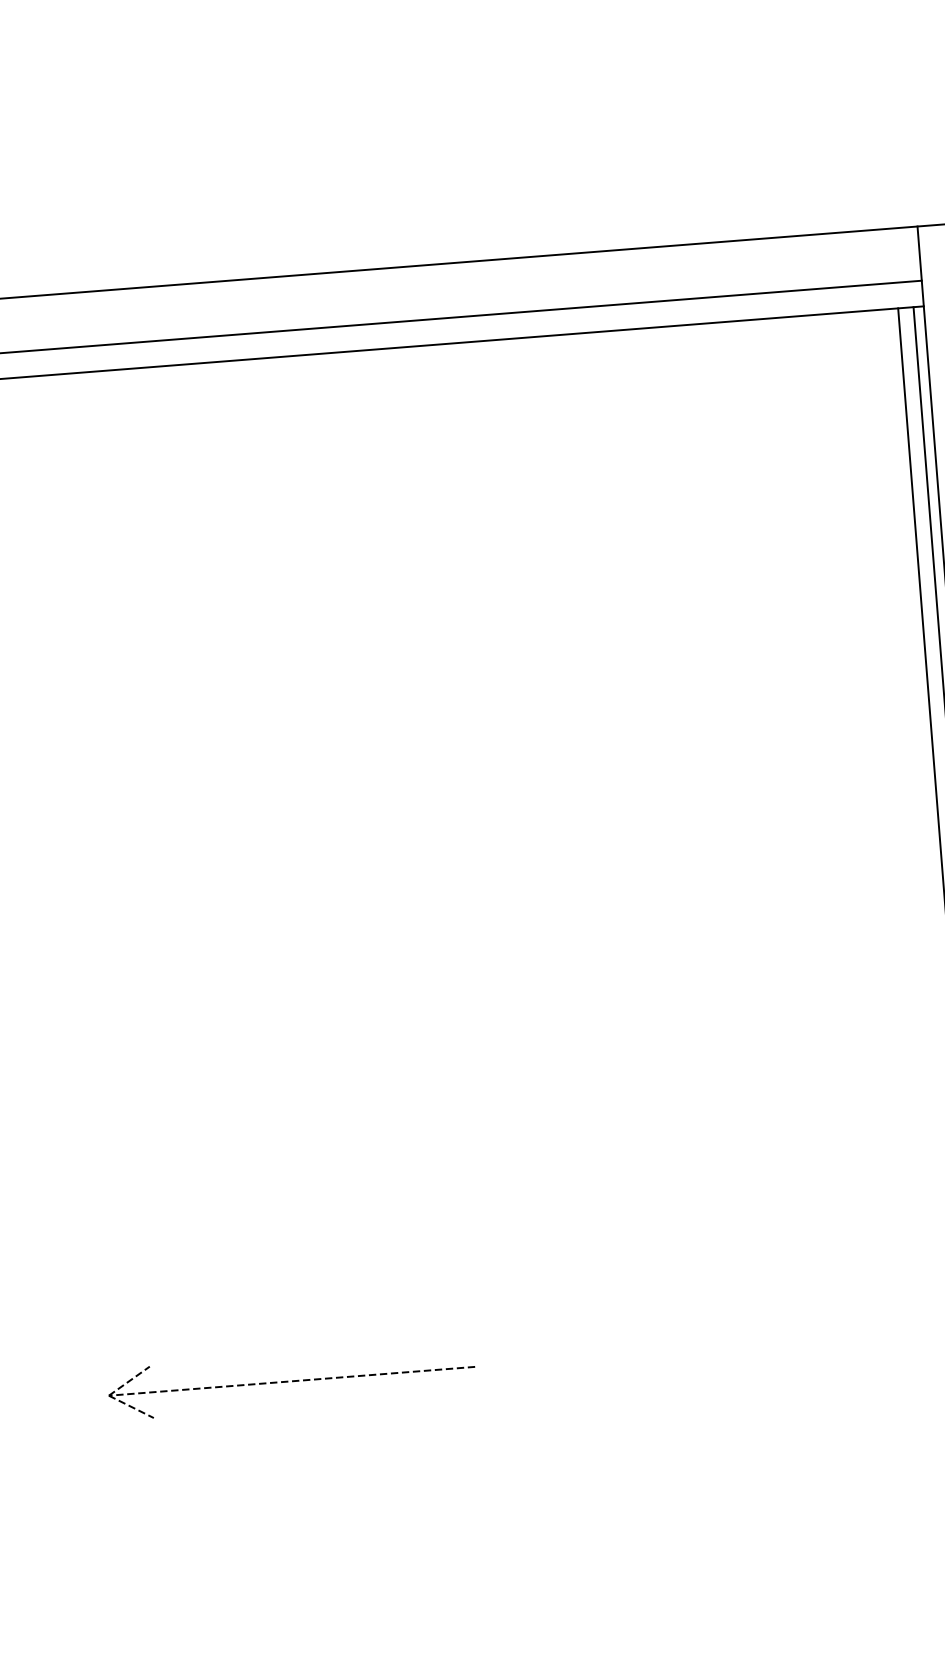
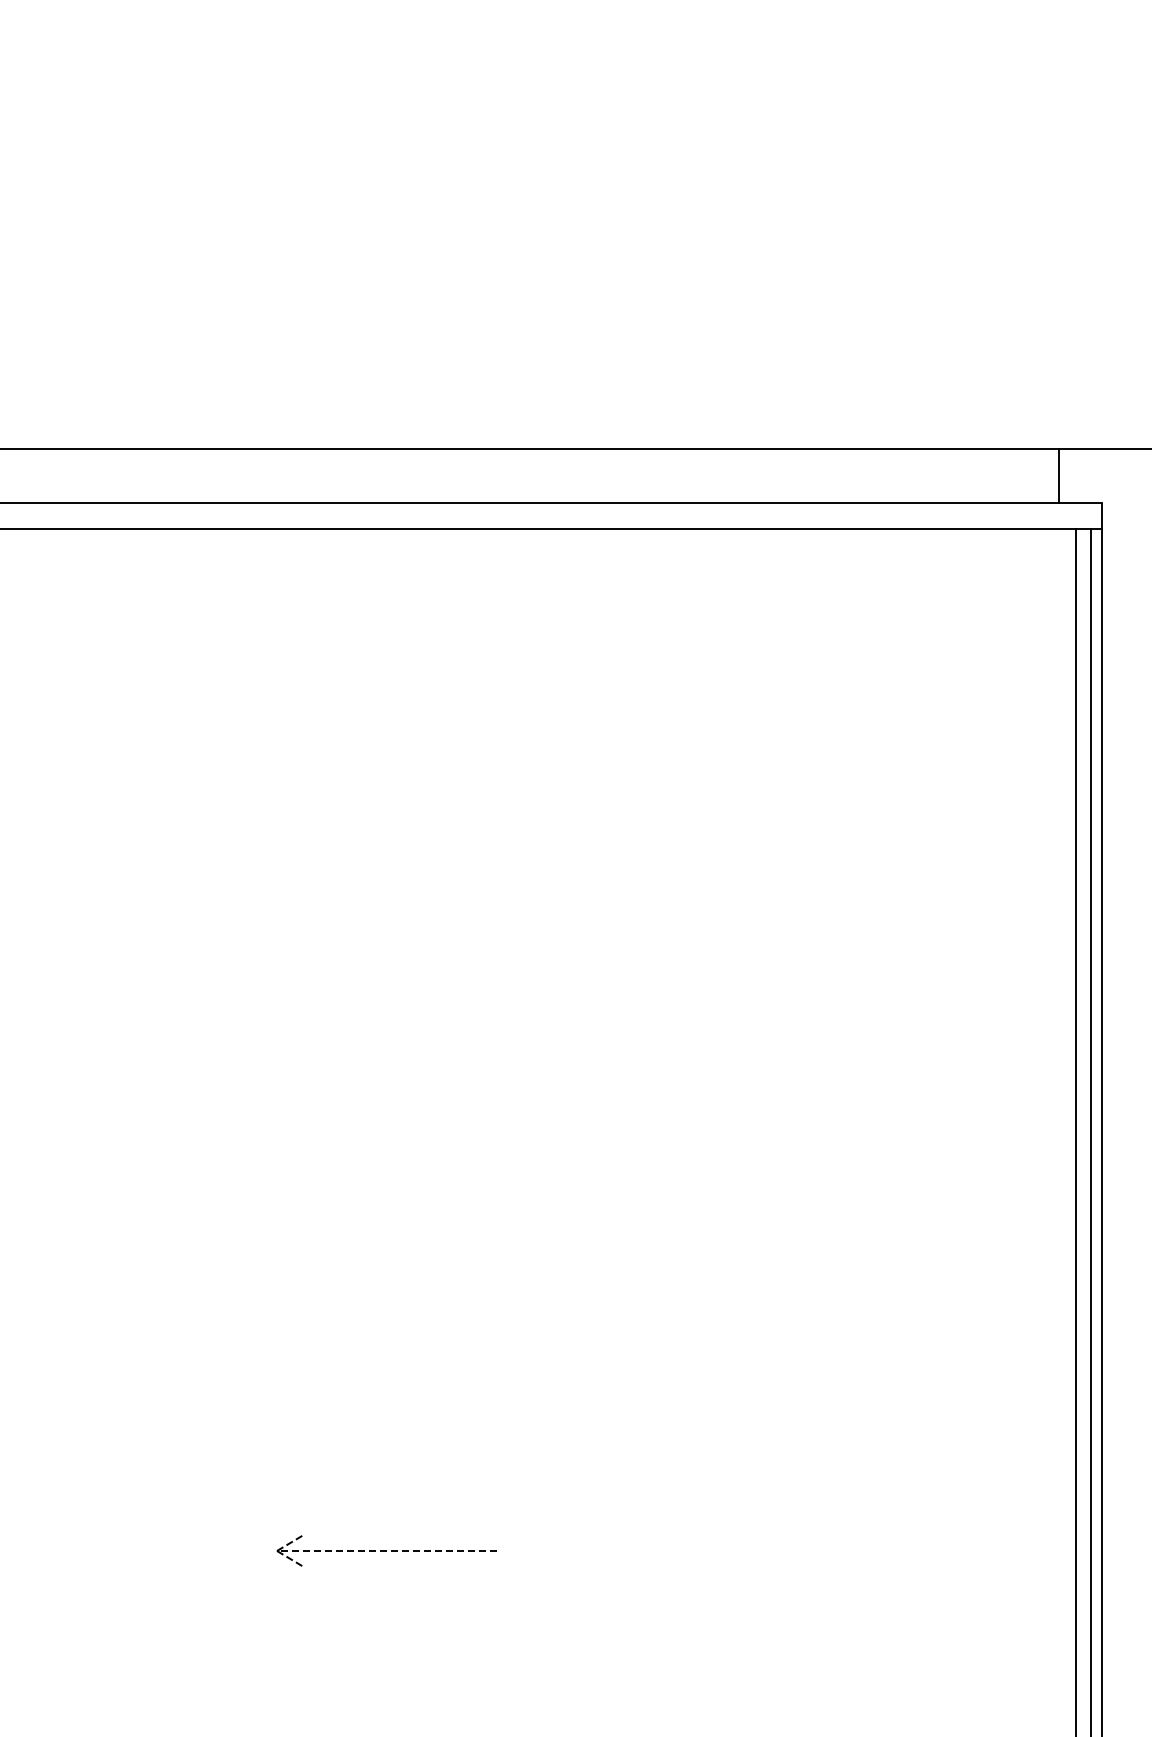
line: (919, 253) -> (1058, 475), moved
part: (291, 1380) -> (386, 1550), size x0.6

